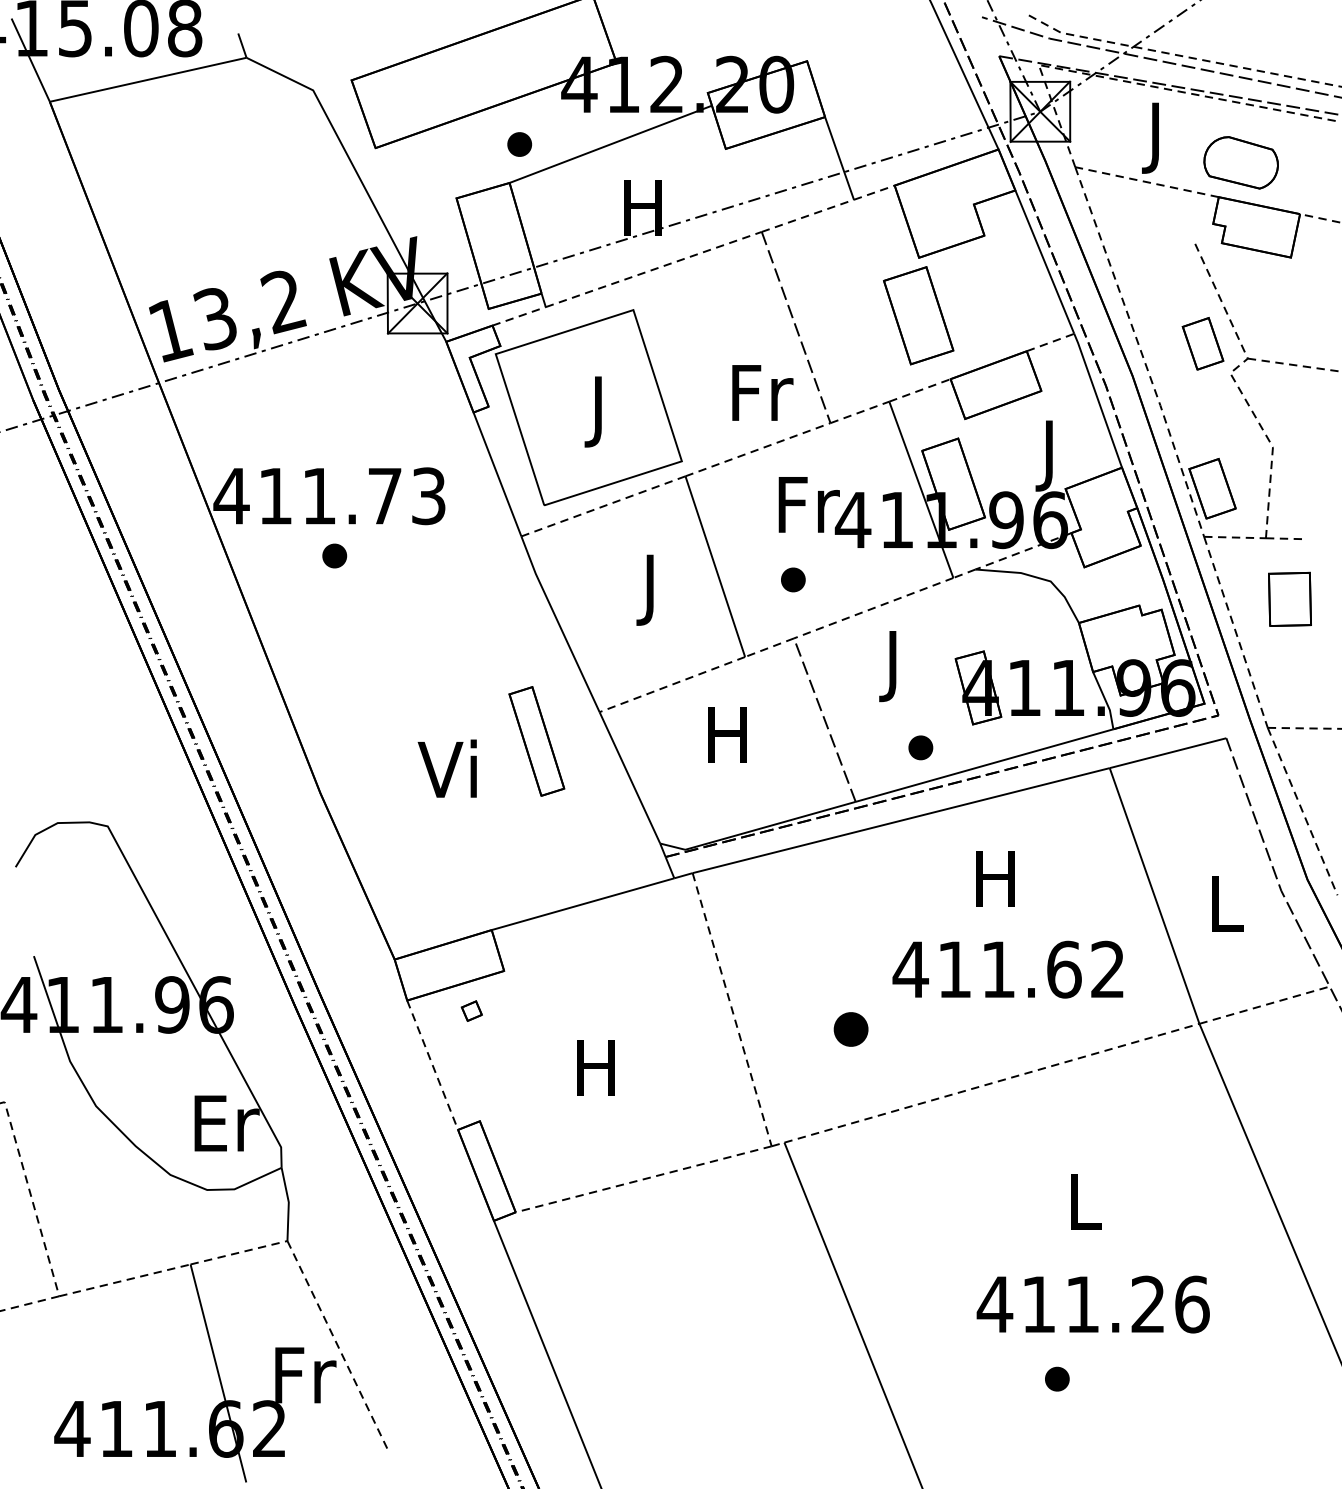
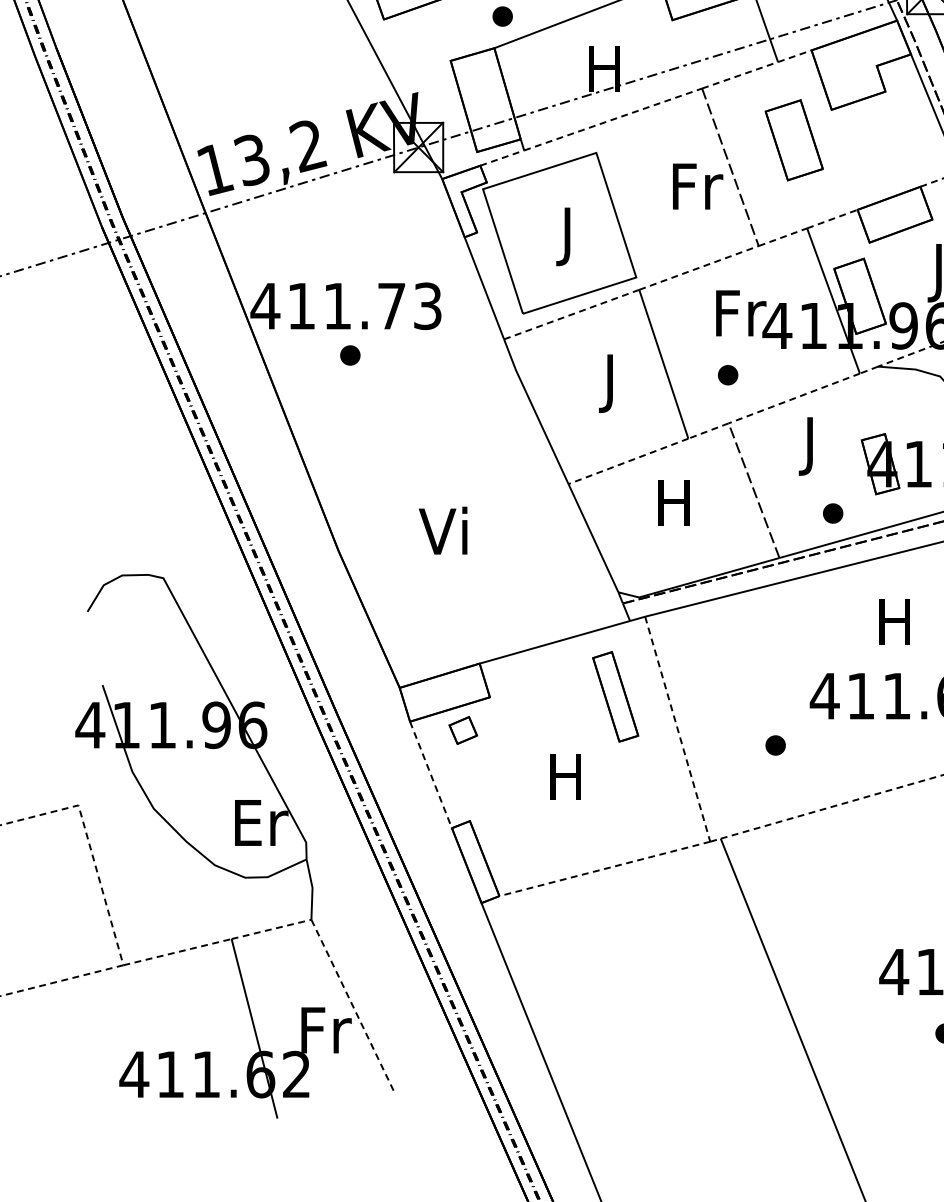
part: (918, 315) -> (794, 140), moved
text: (762, 392) -> (697, 186), moved
part: (536, 741) -> (615, 696), moved
part: (471, 1010) -> (463, 729), size x1.67
part: (850, 1029) -> (775, 745), size x0.71

